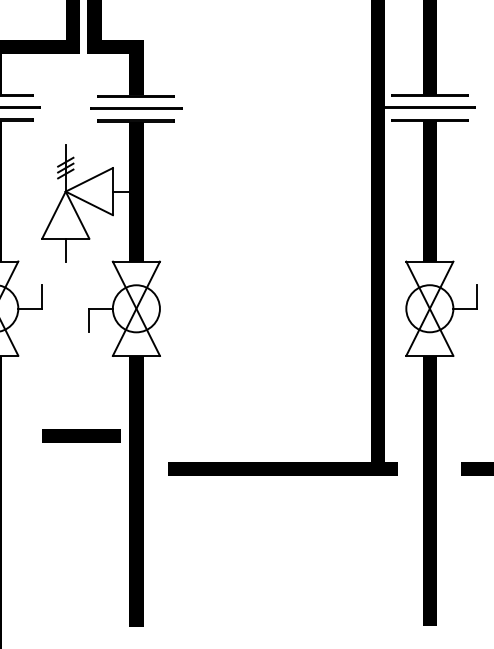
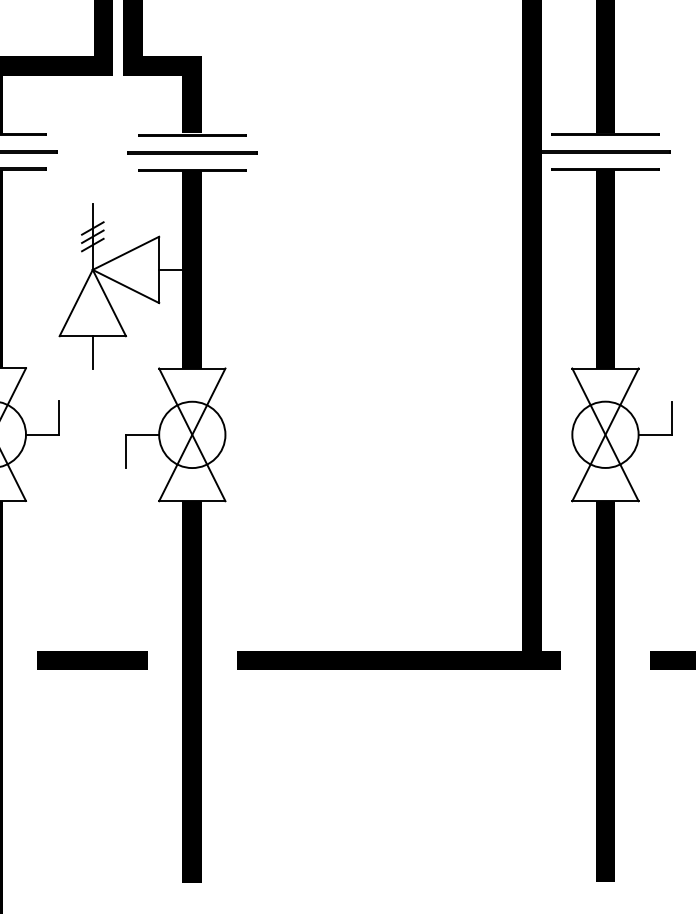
line: (81, 435) -> (92, 659), moved

